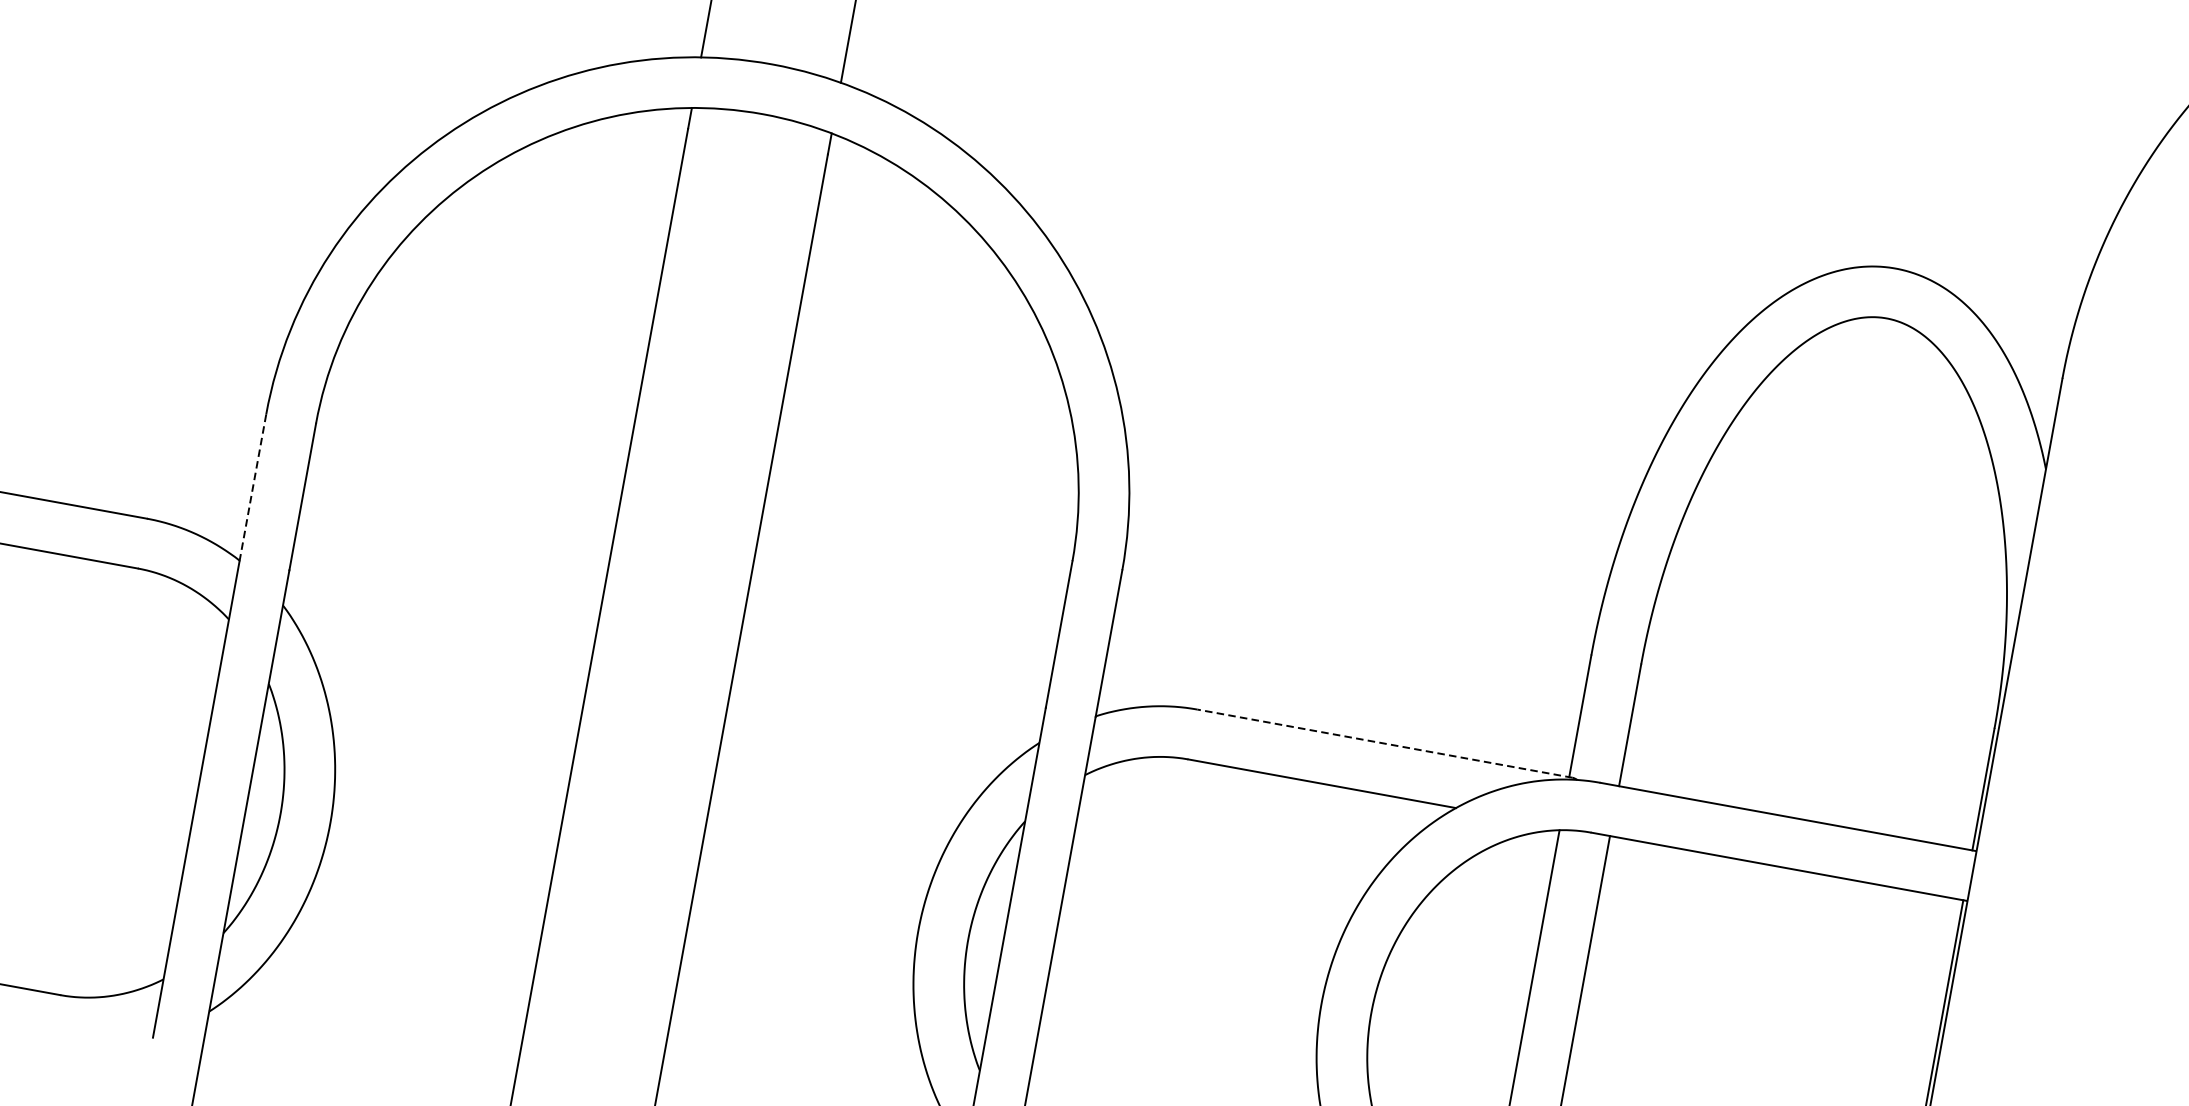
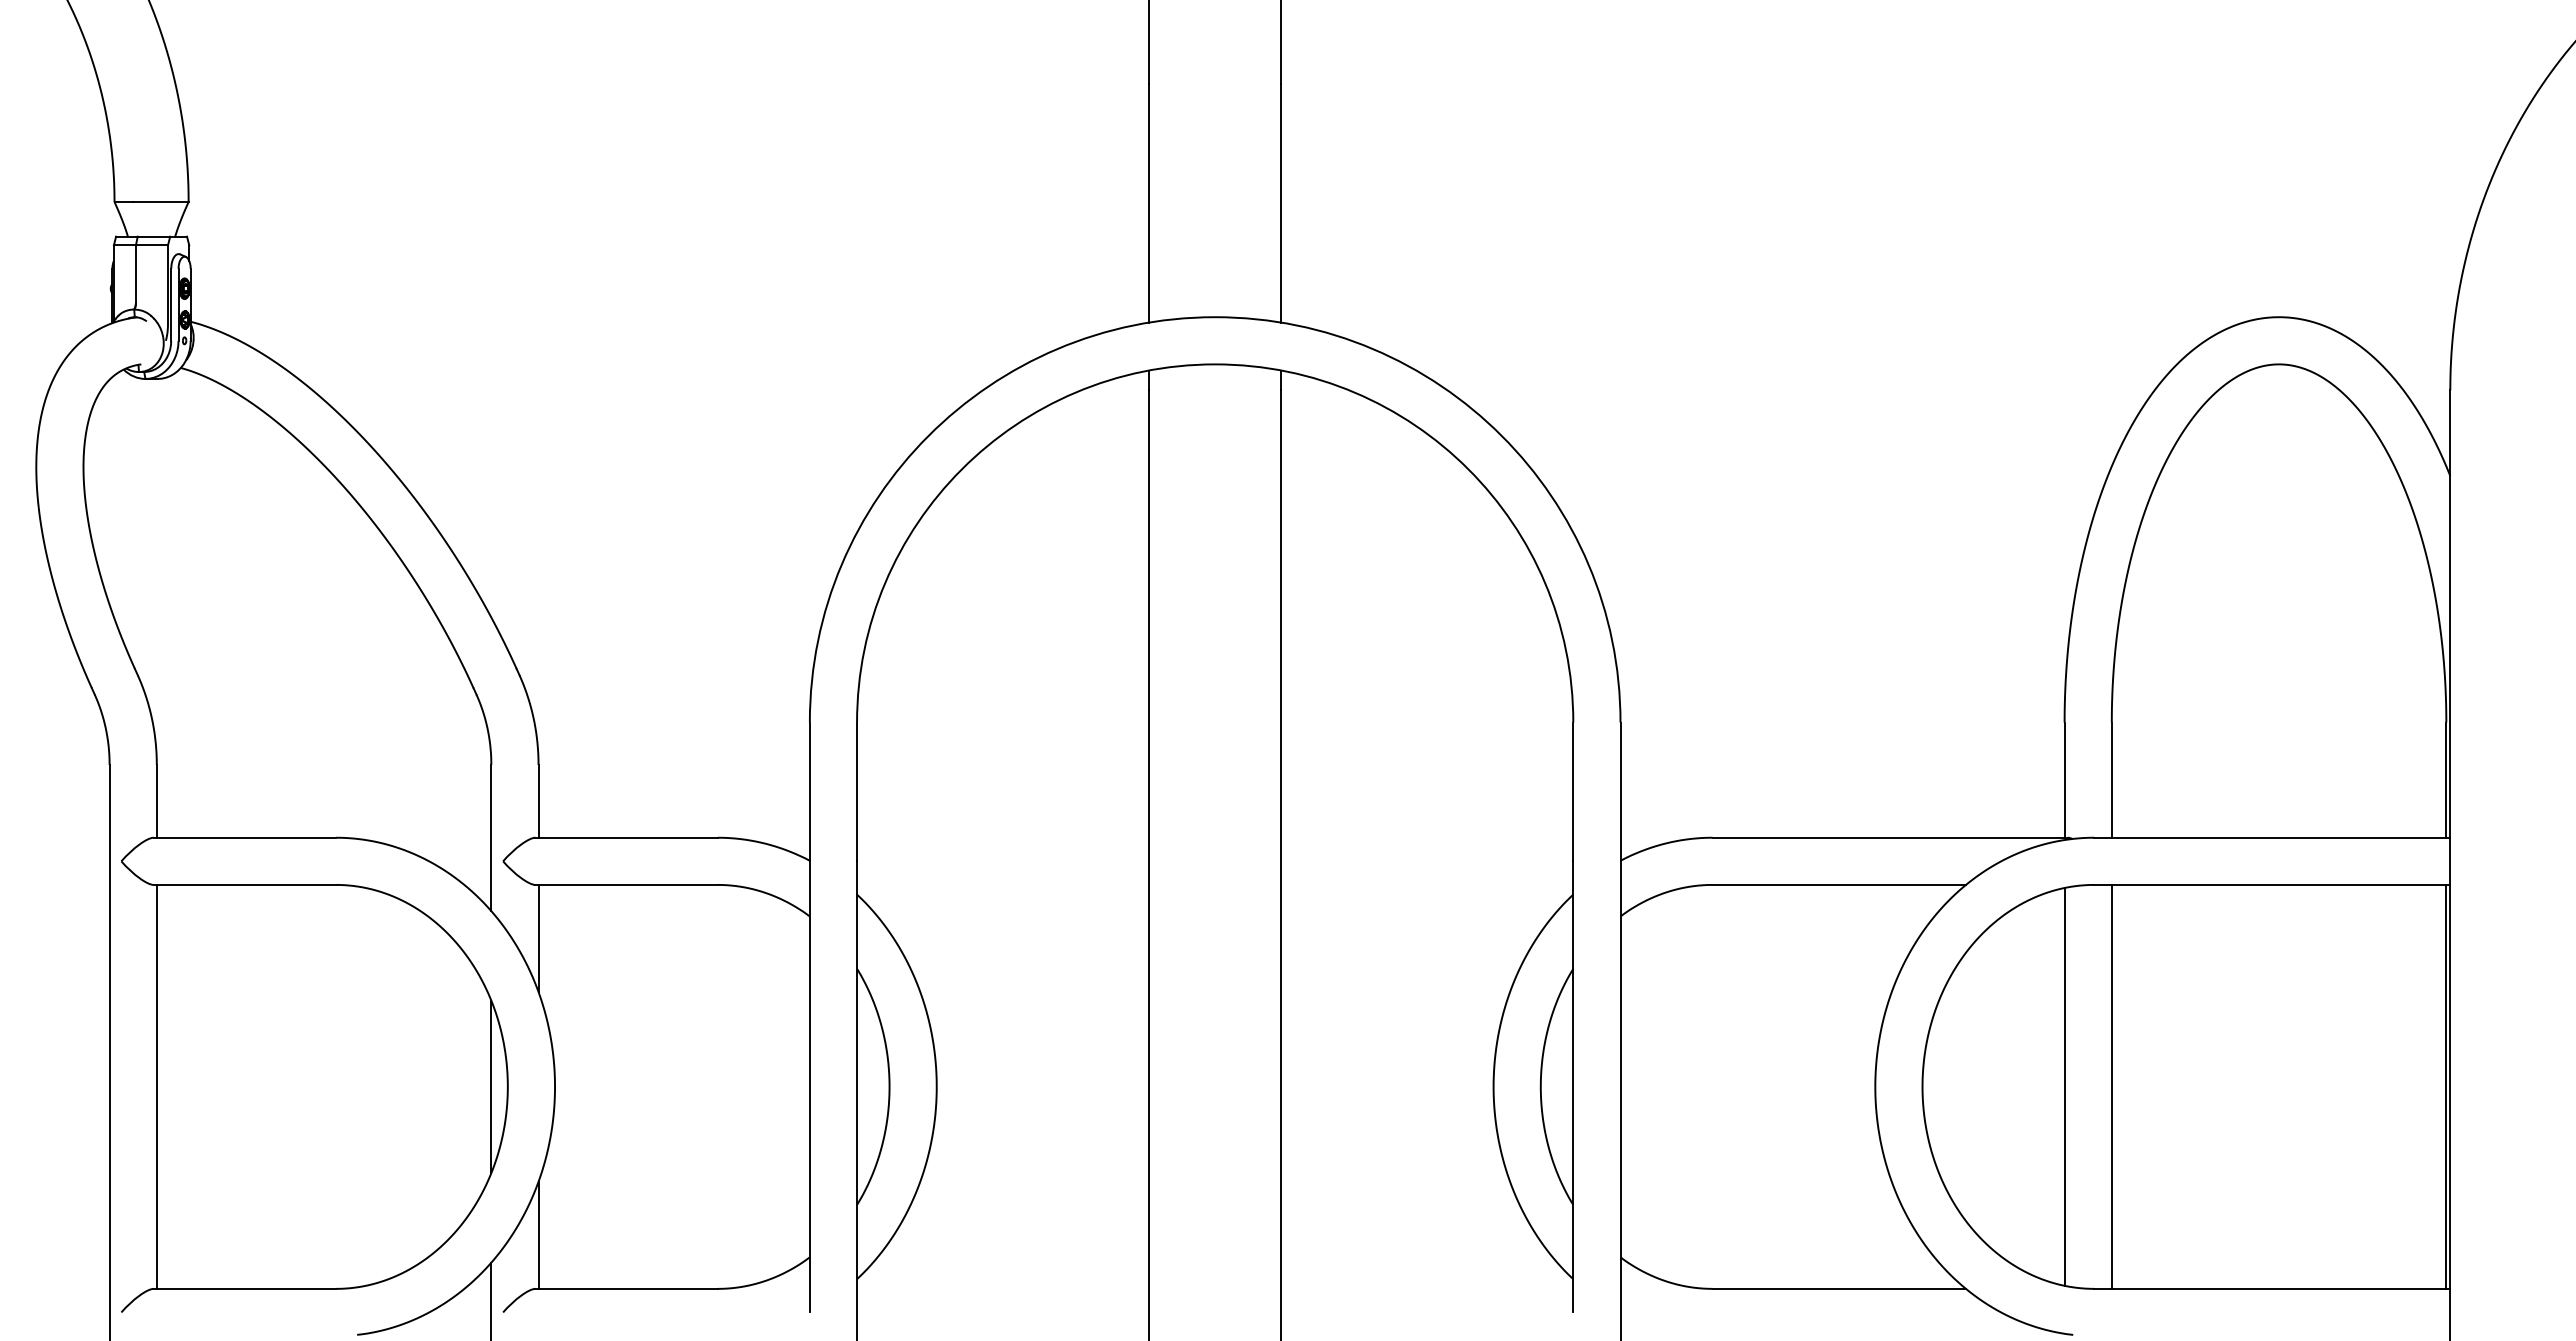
line: (252, 488) -> (809, 792), dashed -> solid
line: (1385, 743) -> (1890, 837), dashed -> solid

